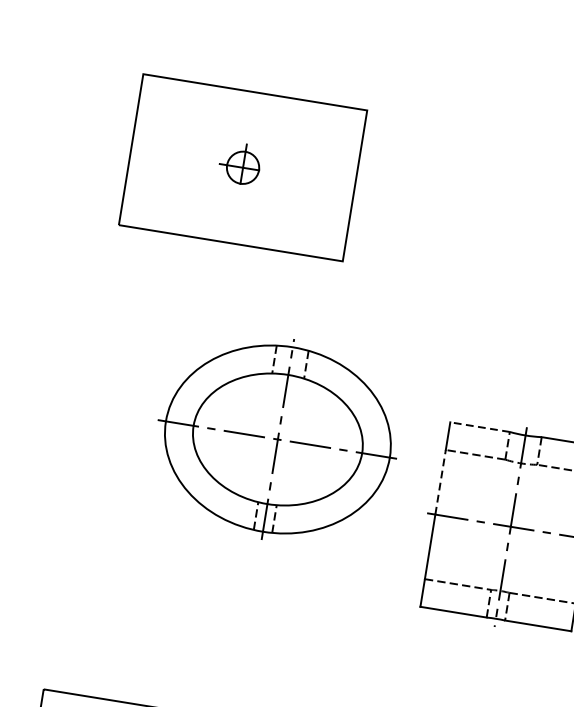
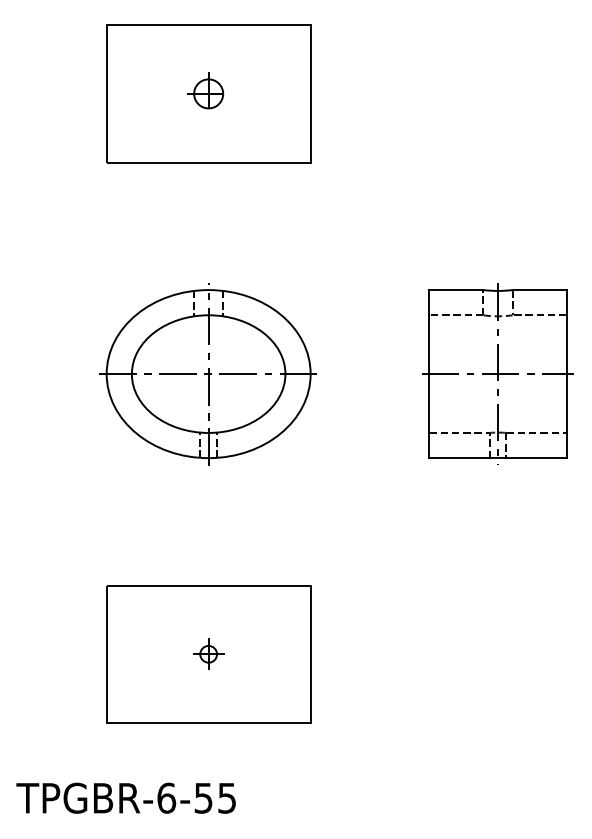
line: (479, 427) -> (455, 290), dashed -> solid
part: (276, 439) -> (207, 374), moved
line: (440, 482) -> (429, 344), dashed -> solid

